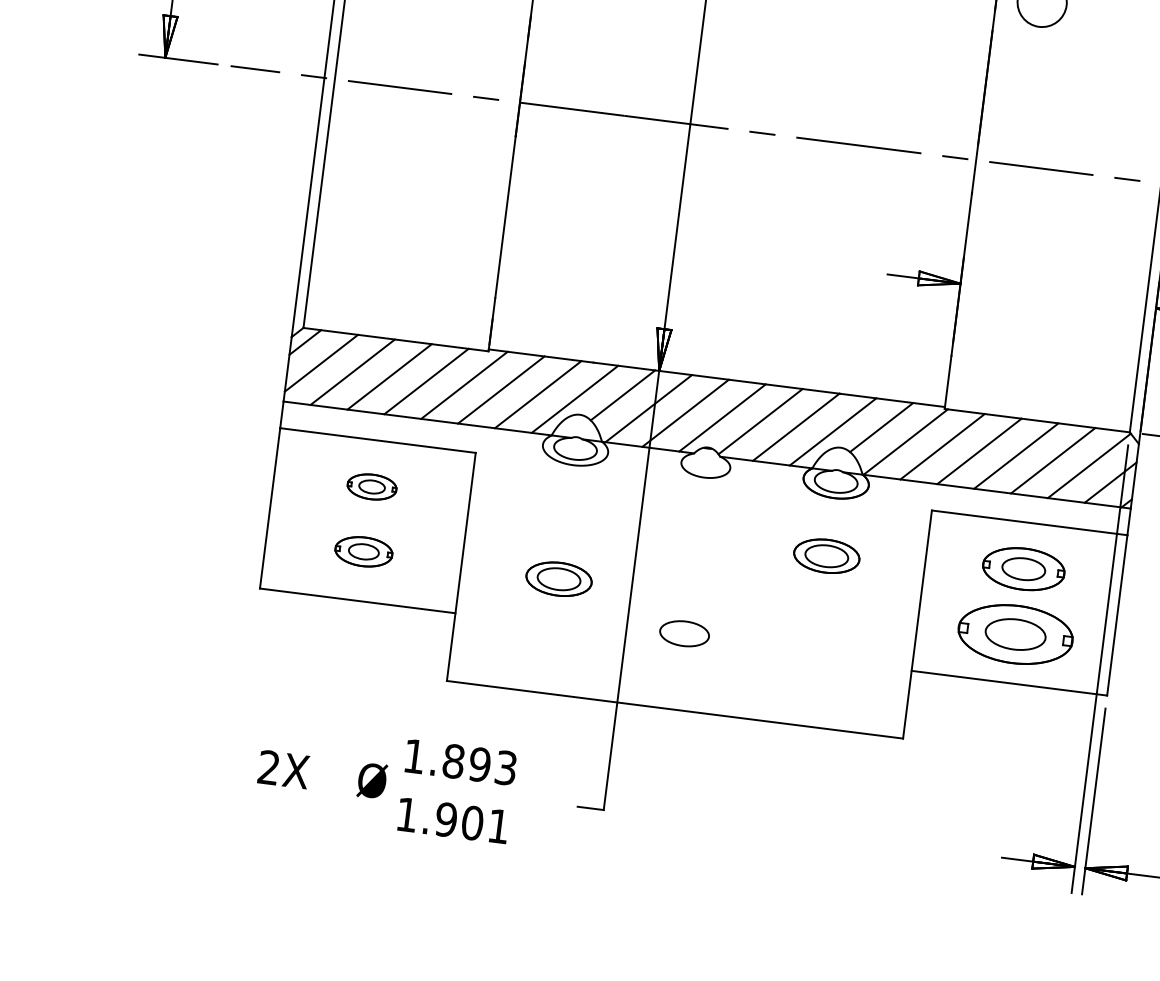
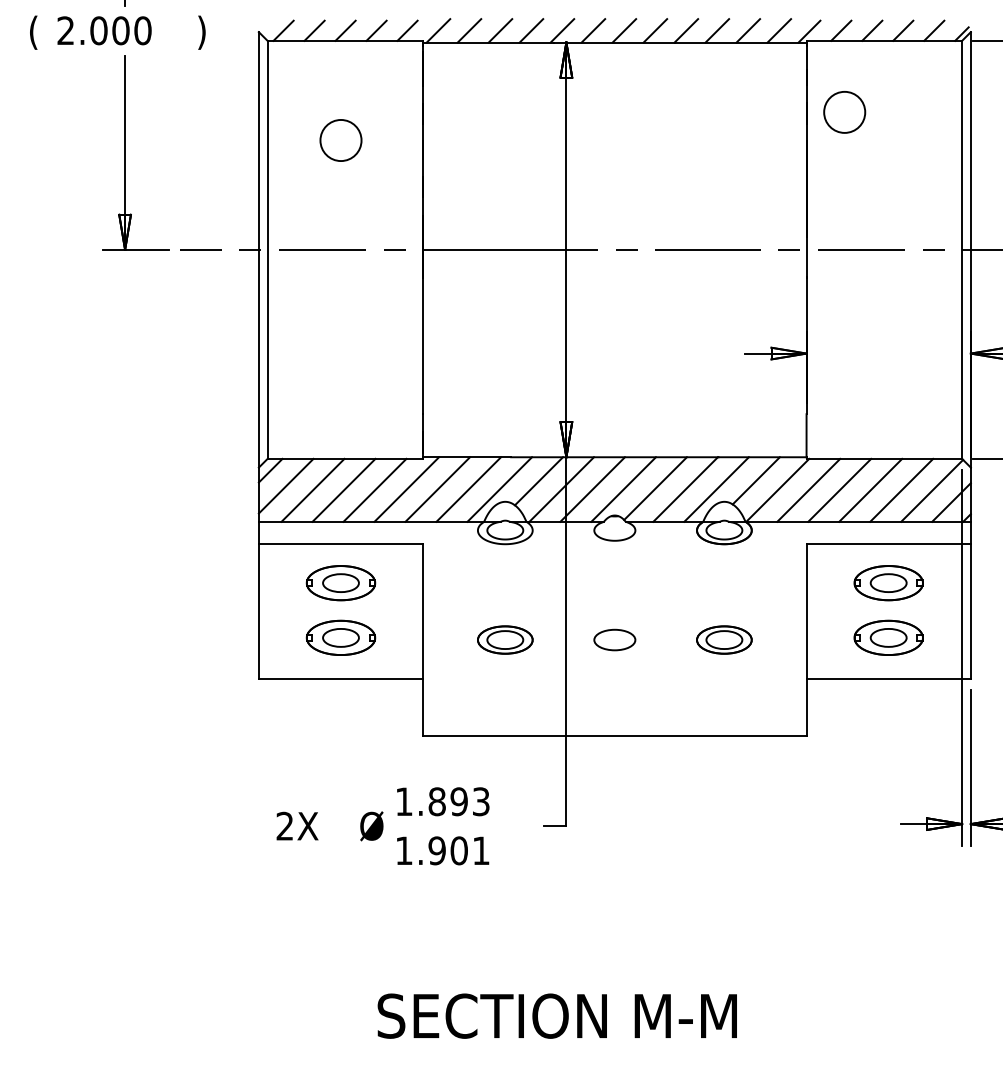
part: (371, 487) -> (340, 583), size x1.67
part: (363, 551) -> (340, 637), size x1.43
part: (827, 555) -> (724, 639), moved
part: (684, 633) -> (614, 639), moved
part: (1015, 633) -> (888, 637), size x0.71

